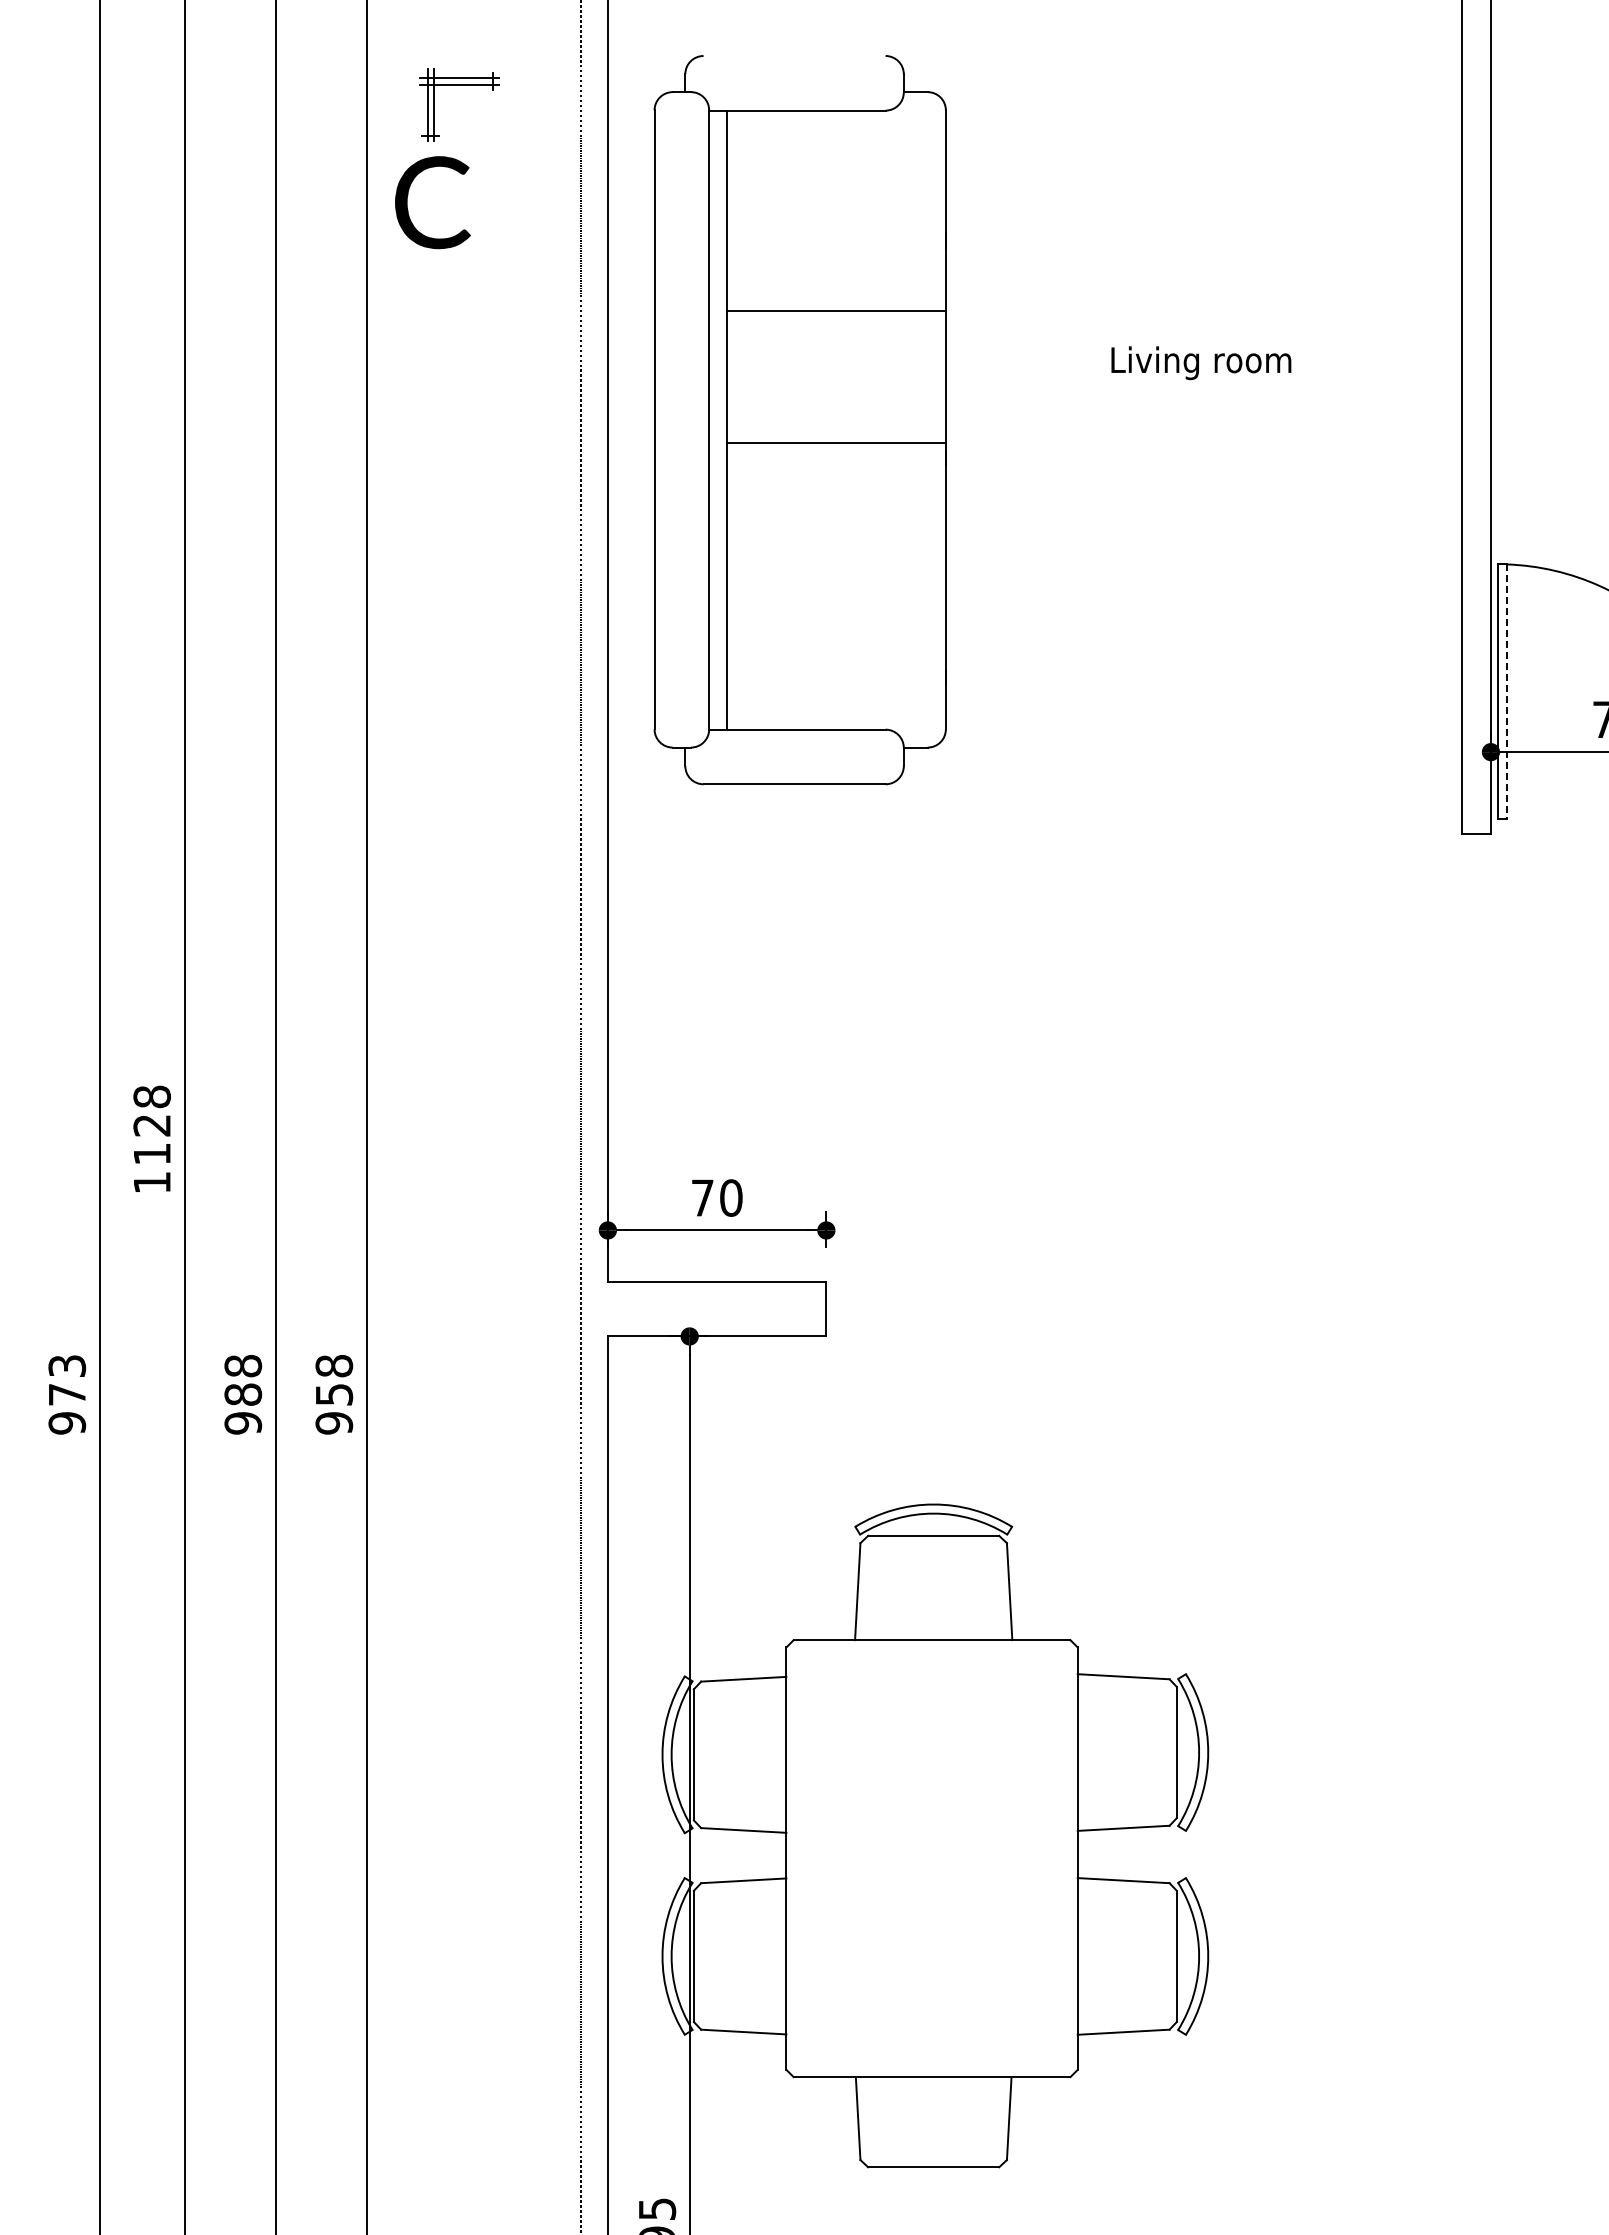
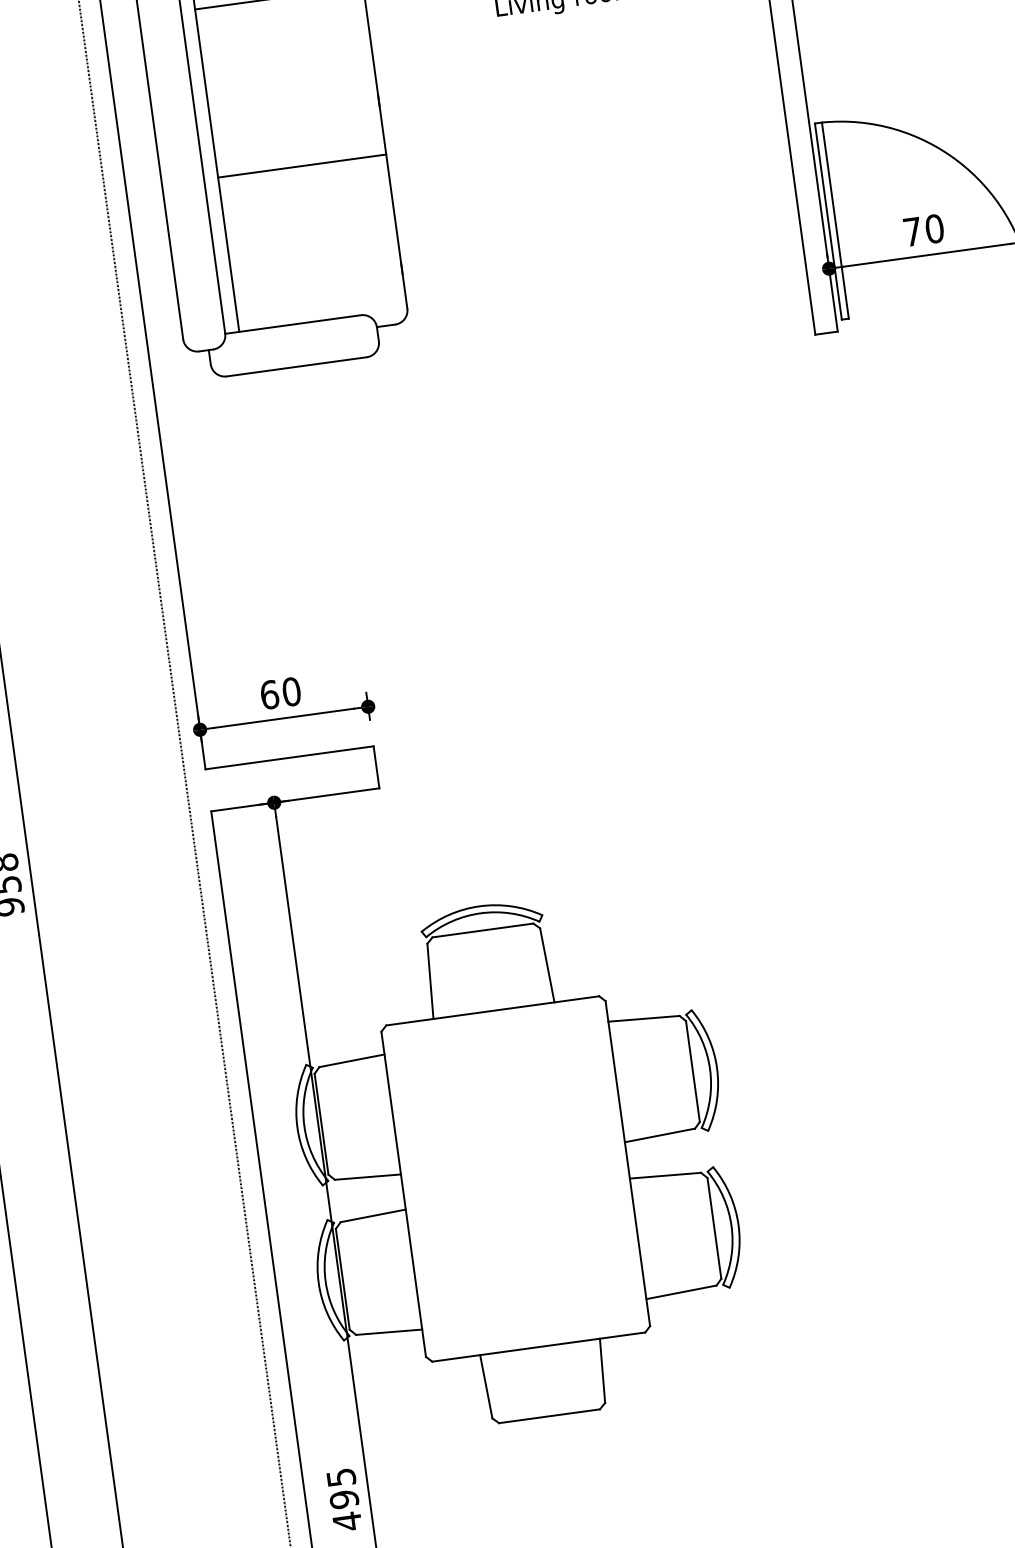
line: (836, 443) -> (302, 166), moved
line: (1507, 692) -> (835, 221), dashed -> solid
text: (702, 1197) -> (269, 694), 70 -> 60

